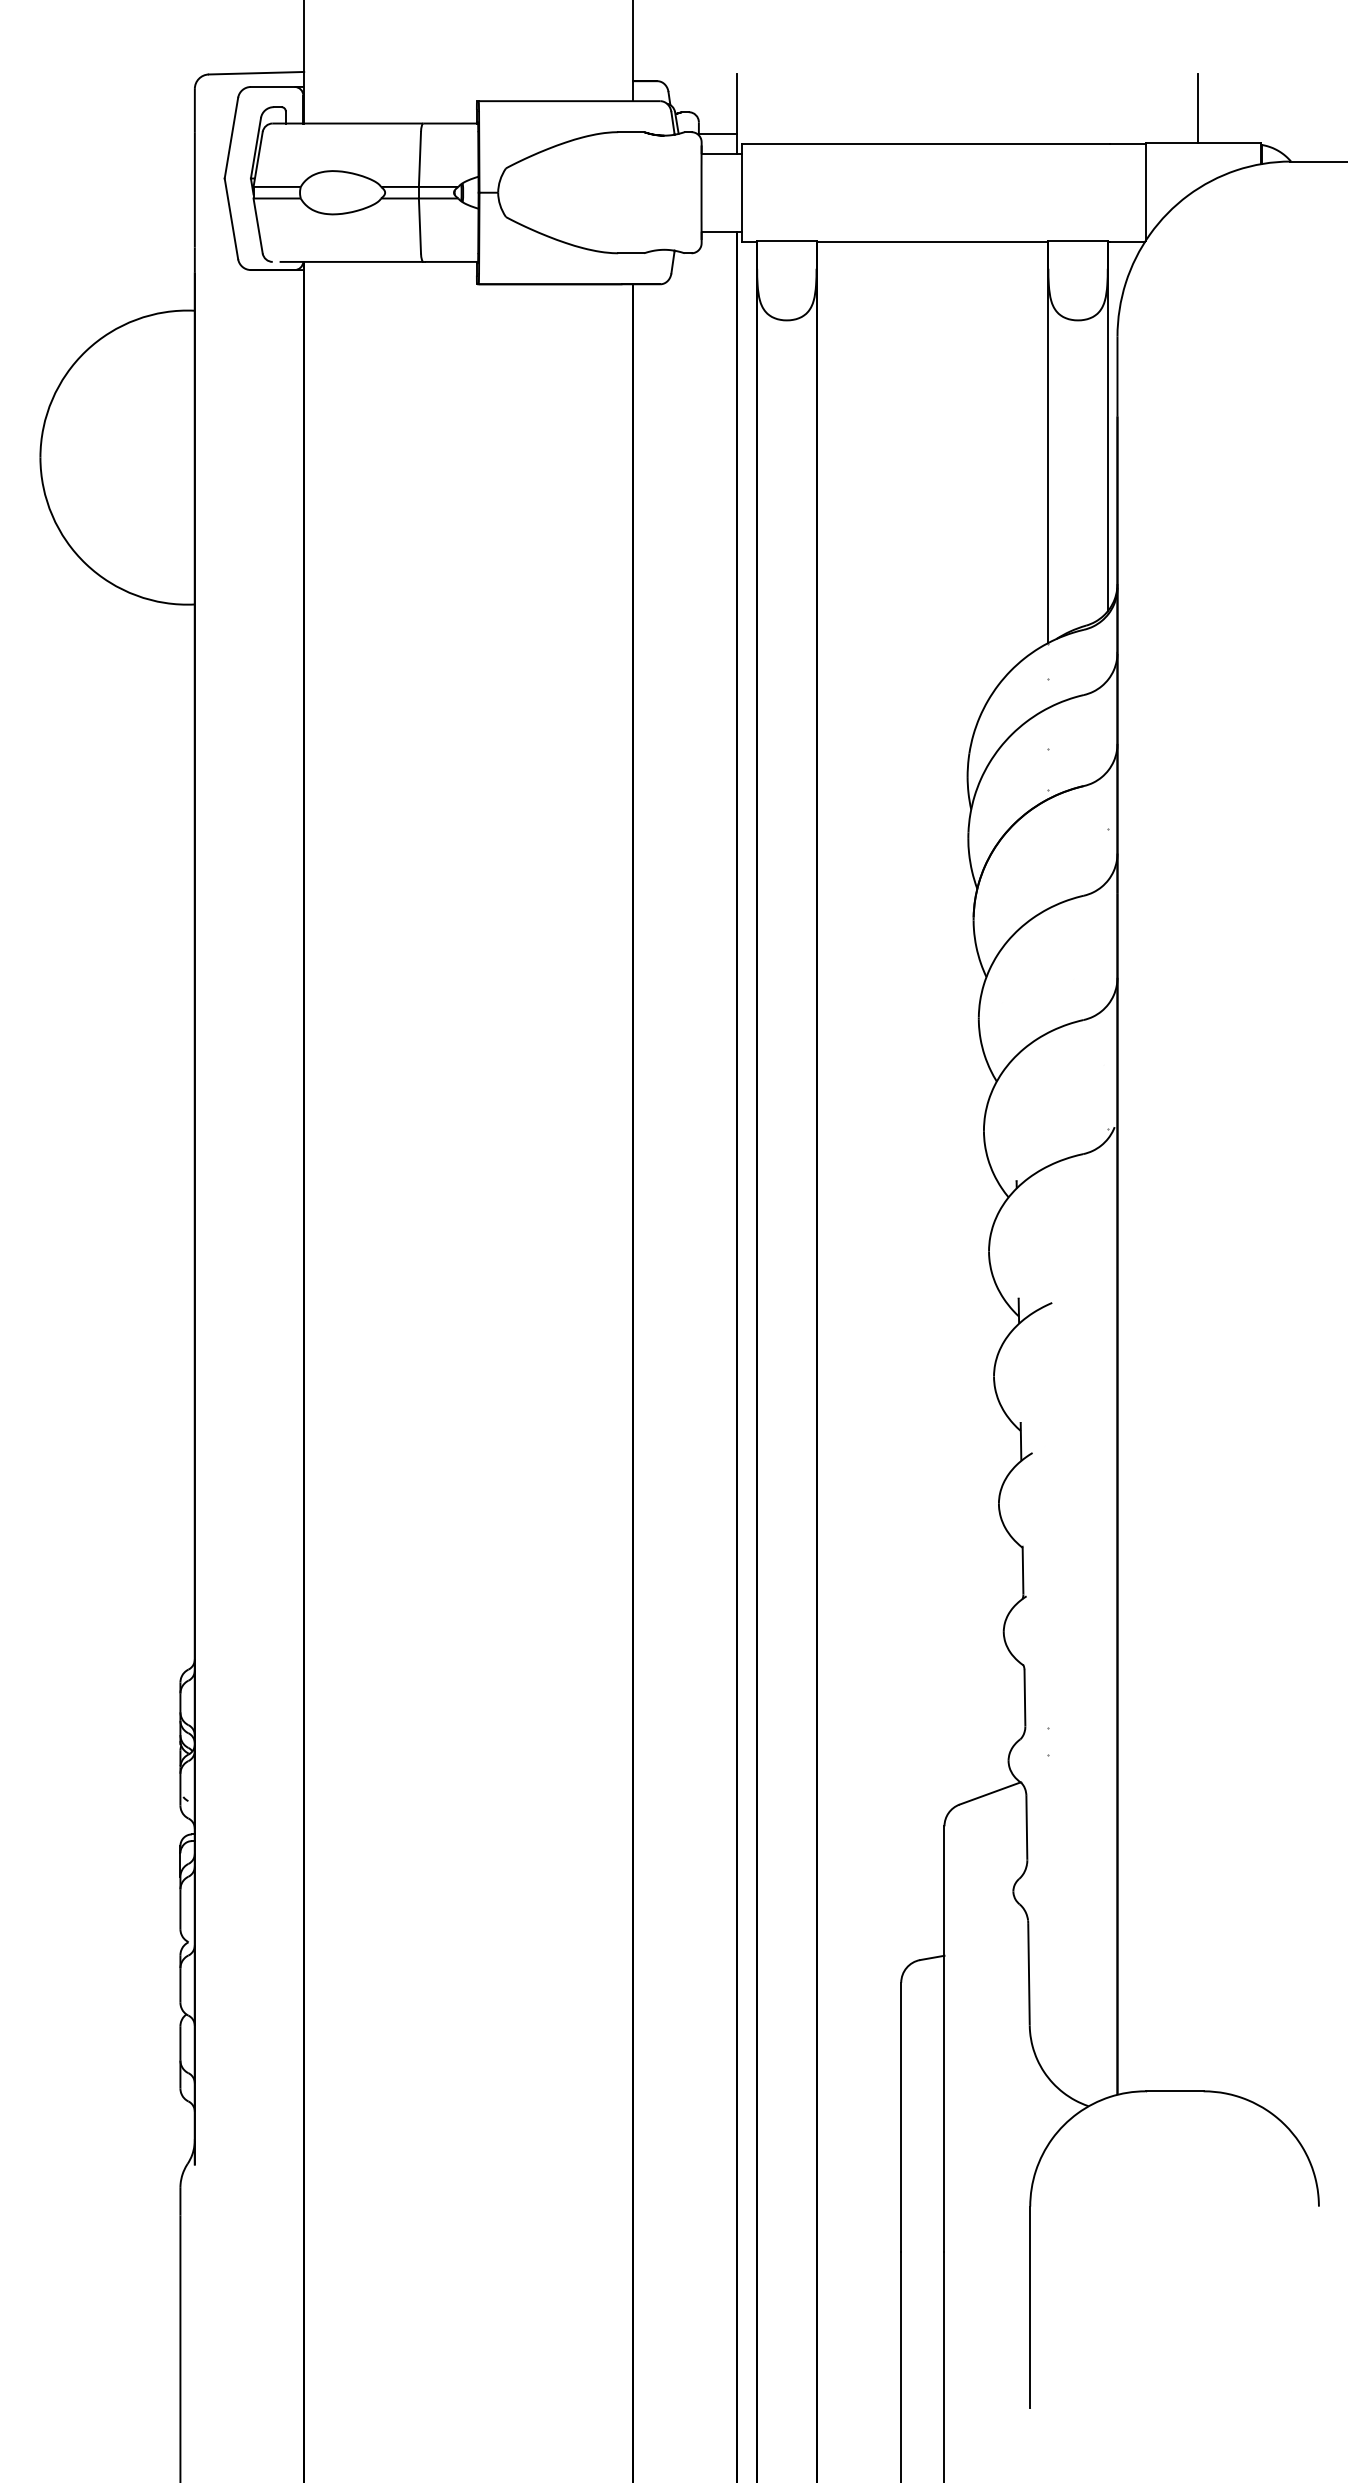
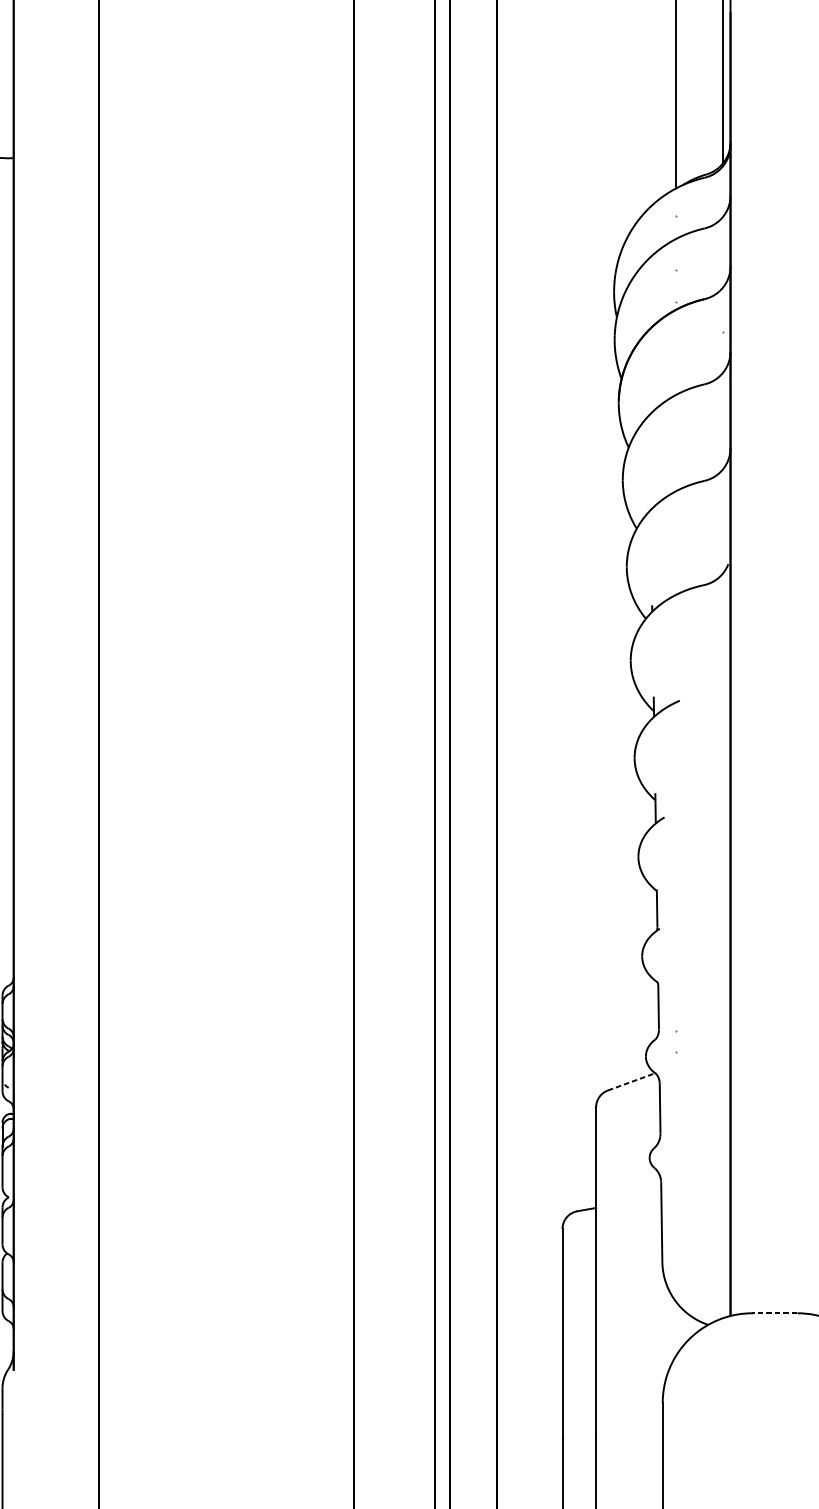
line: (990, 1793) -> (631, 1081), solid -> dashed
line: (1174, 2091) -> (774, 1313), solid -> dashed

